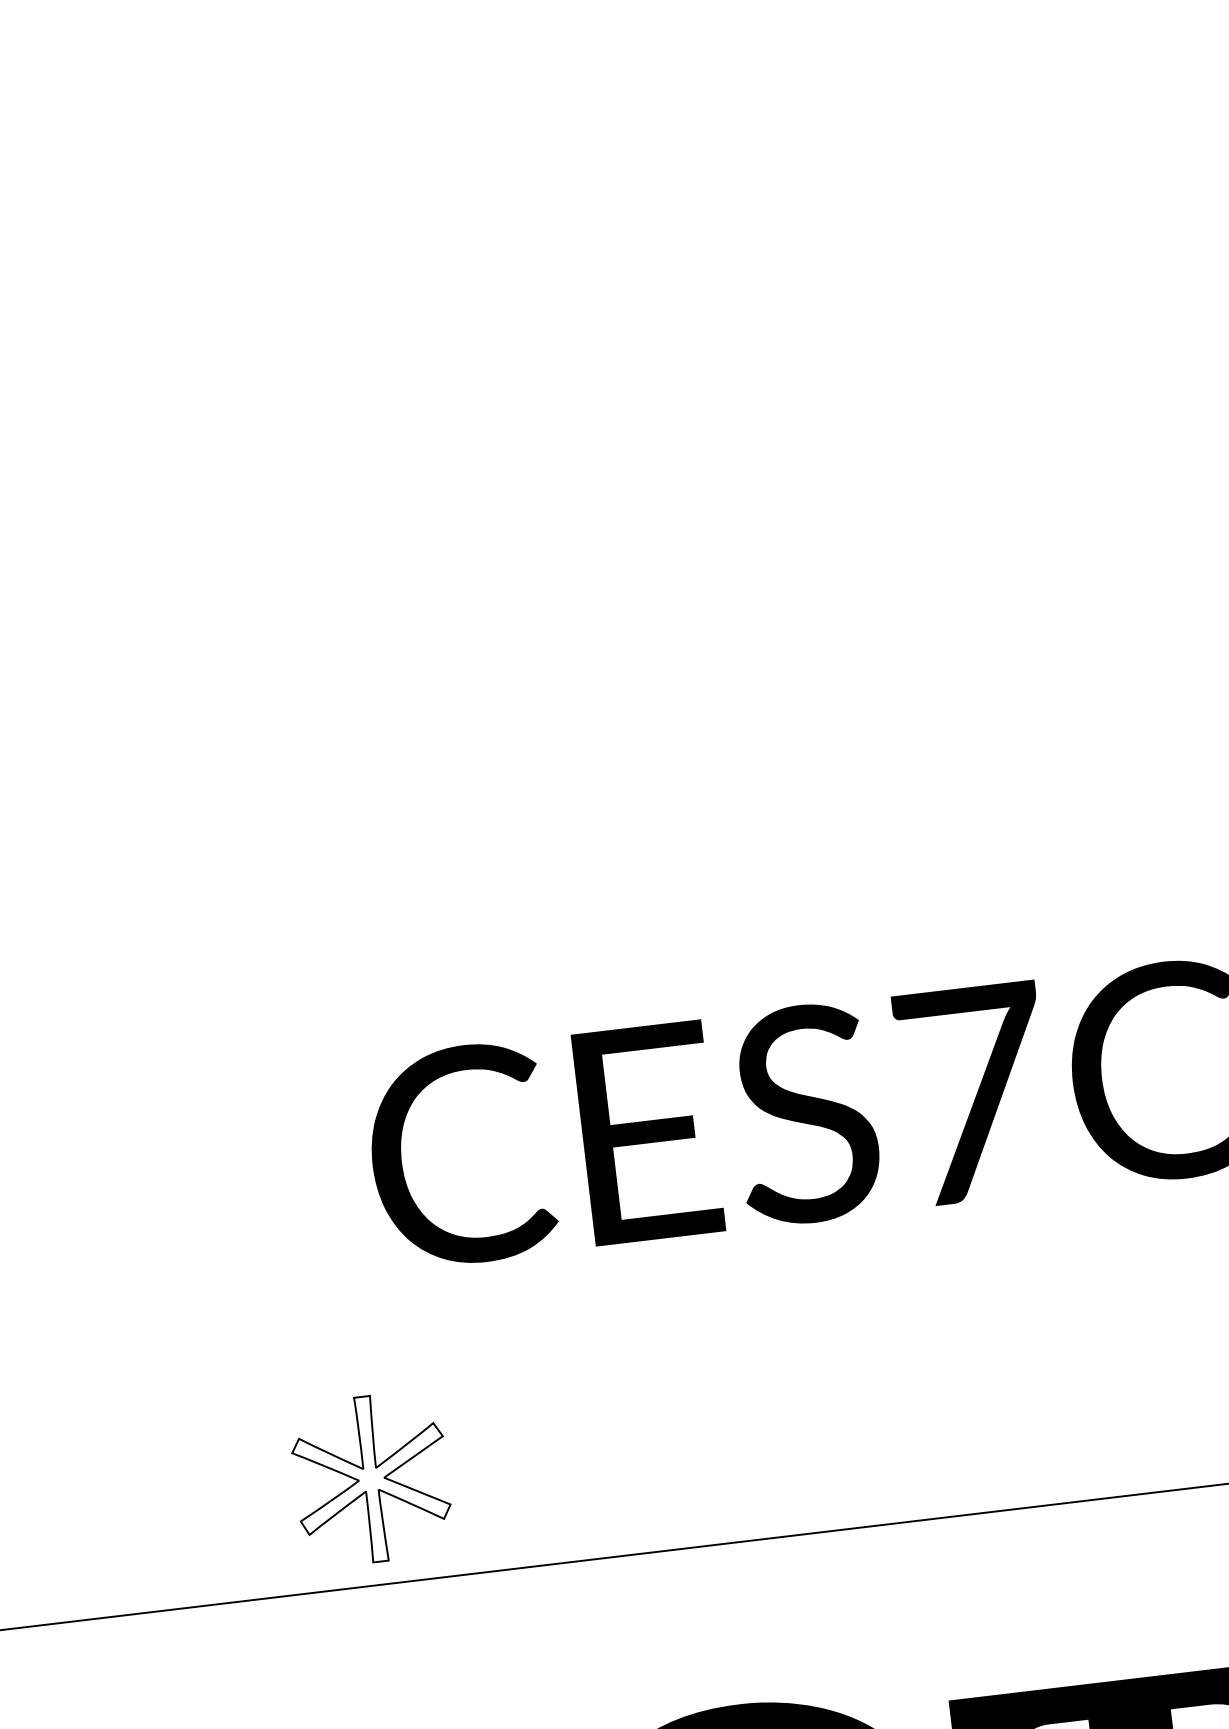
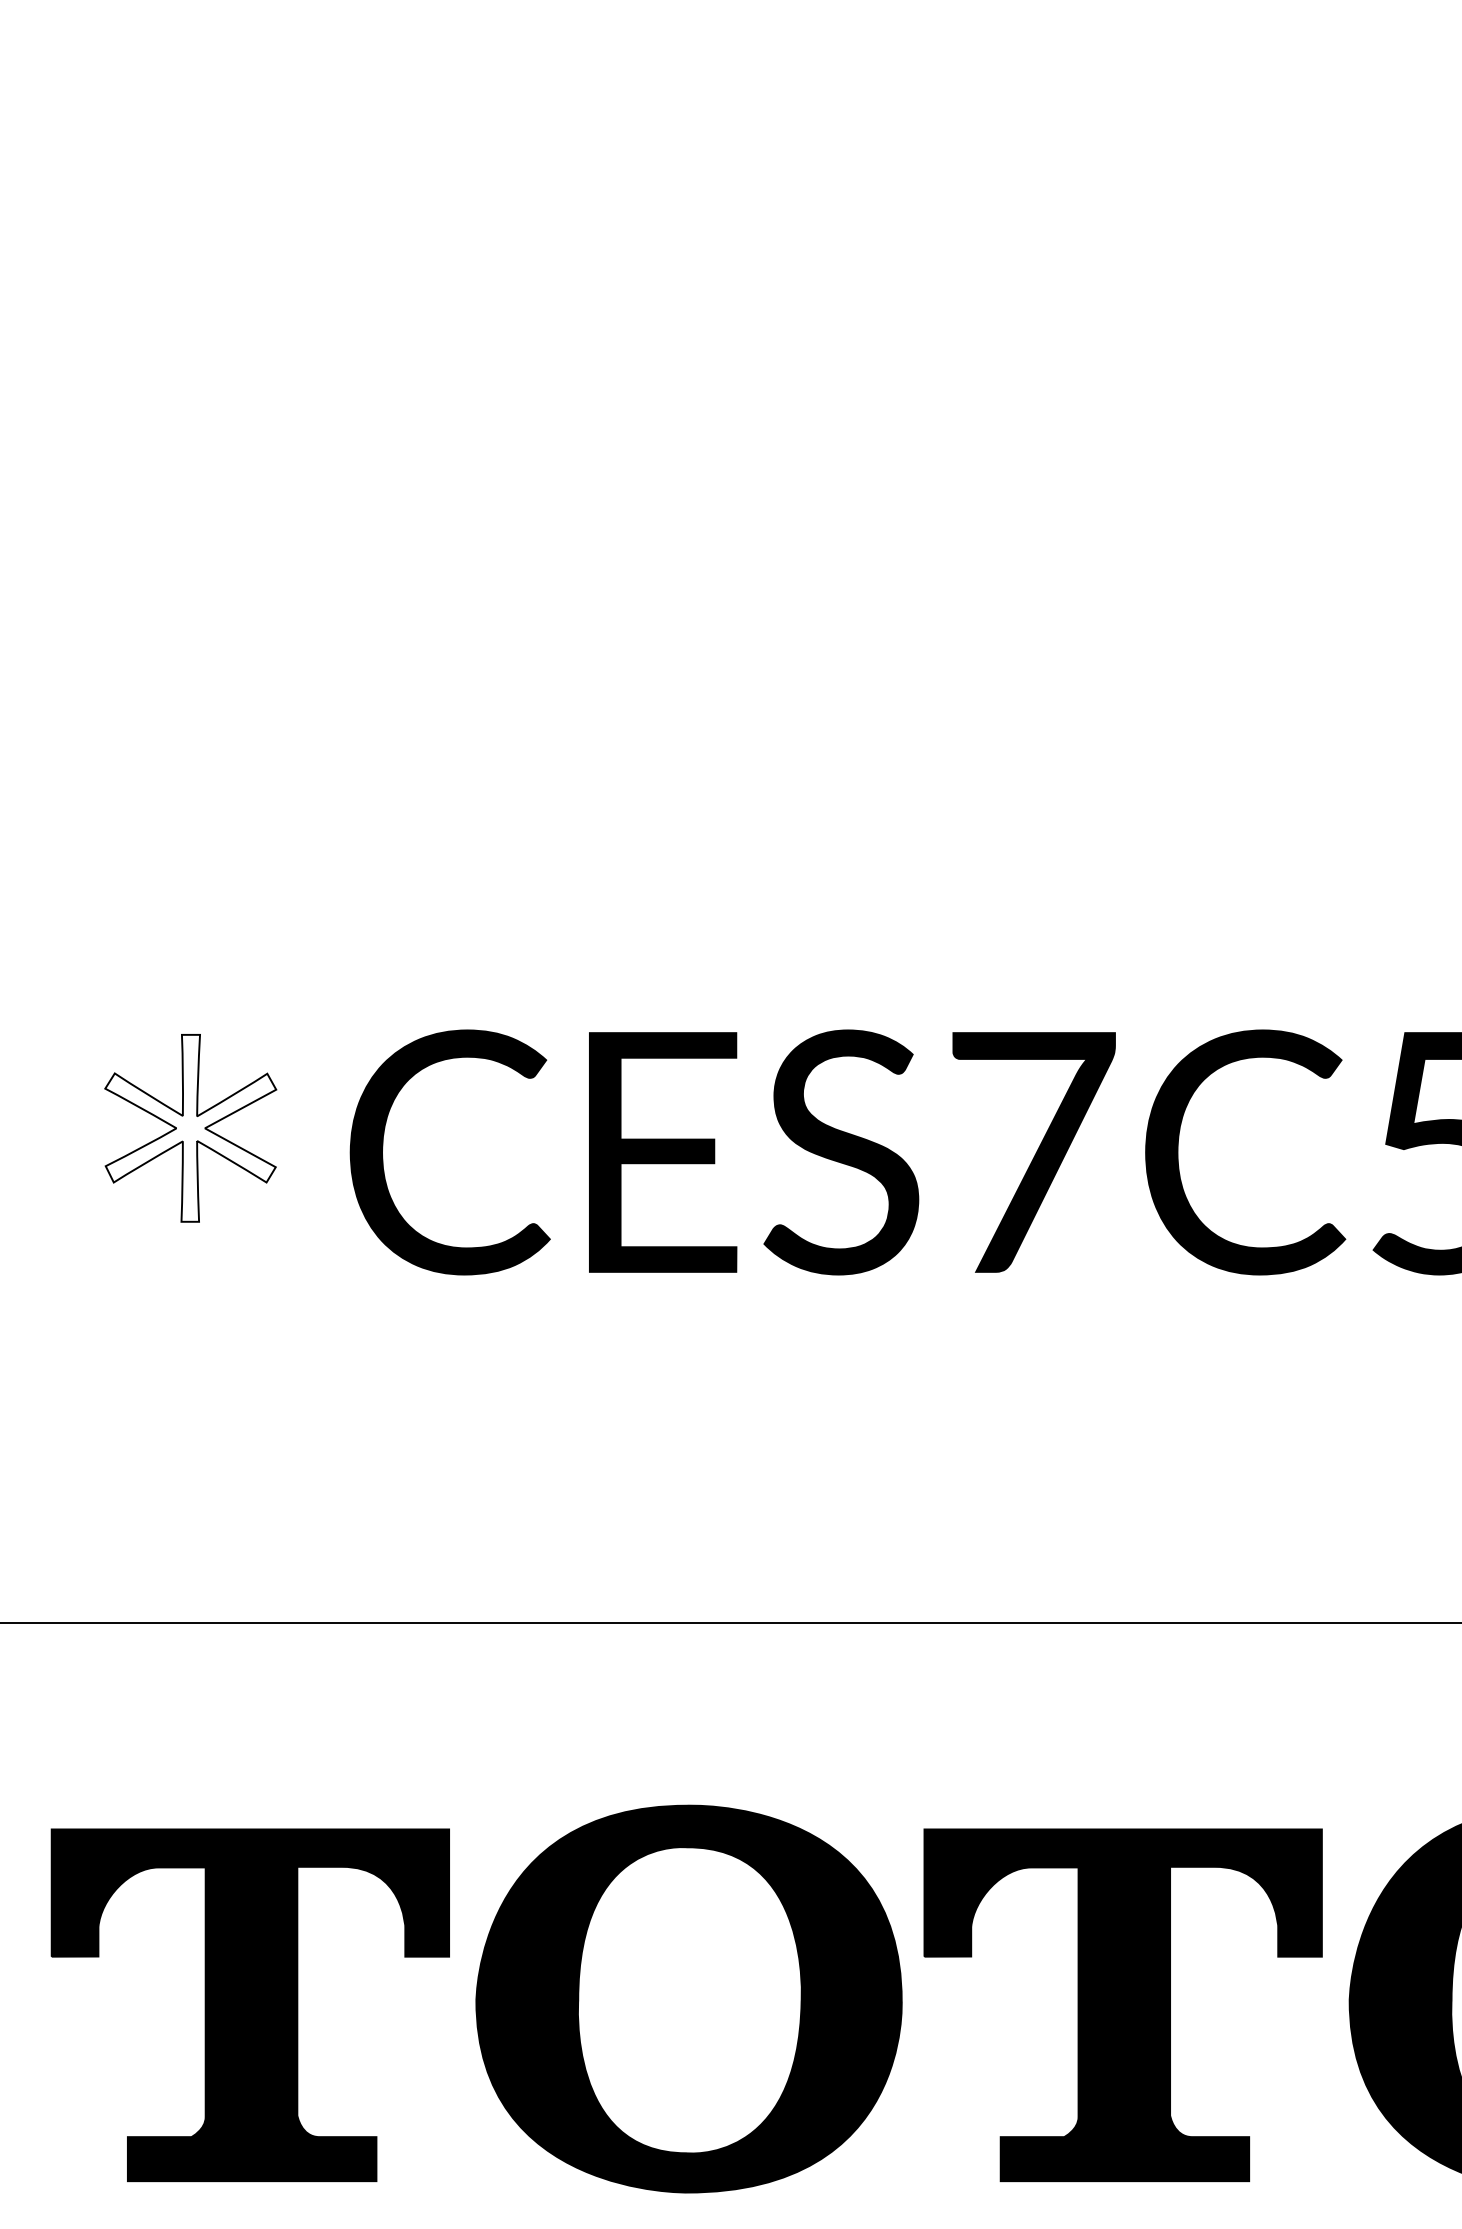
part: (371, 1479) -> (190, 1128), moved

